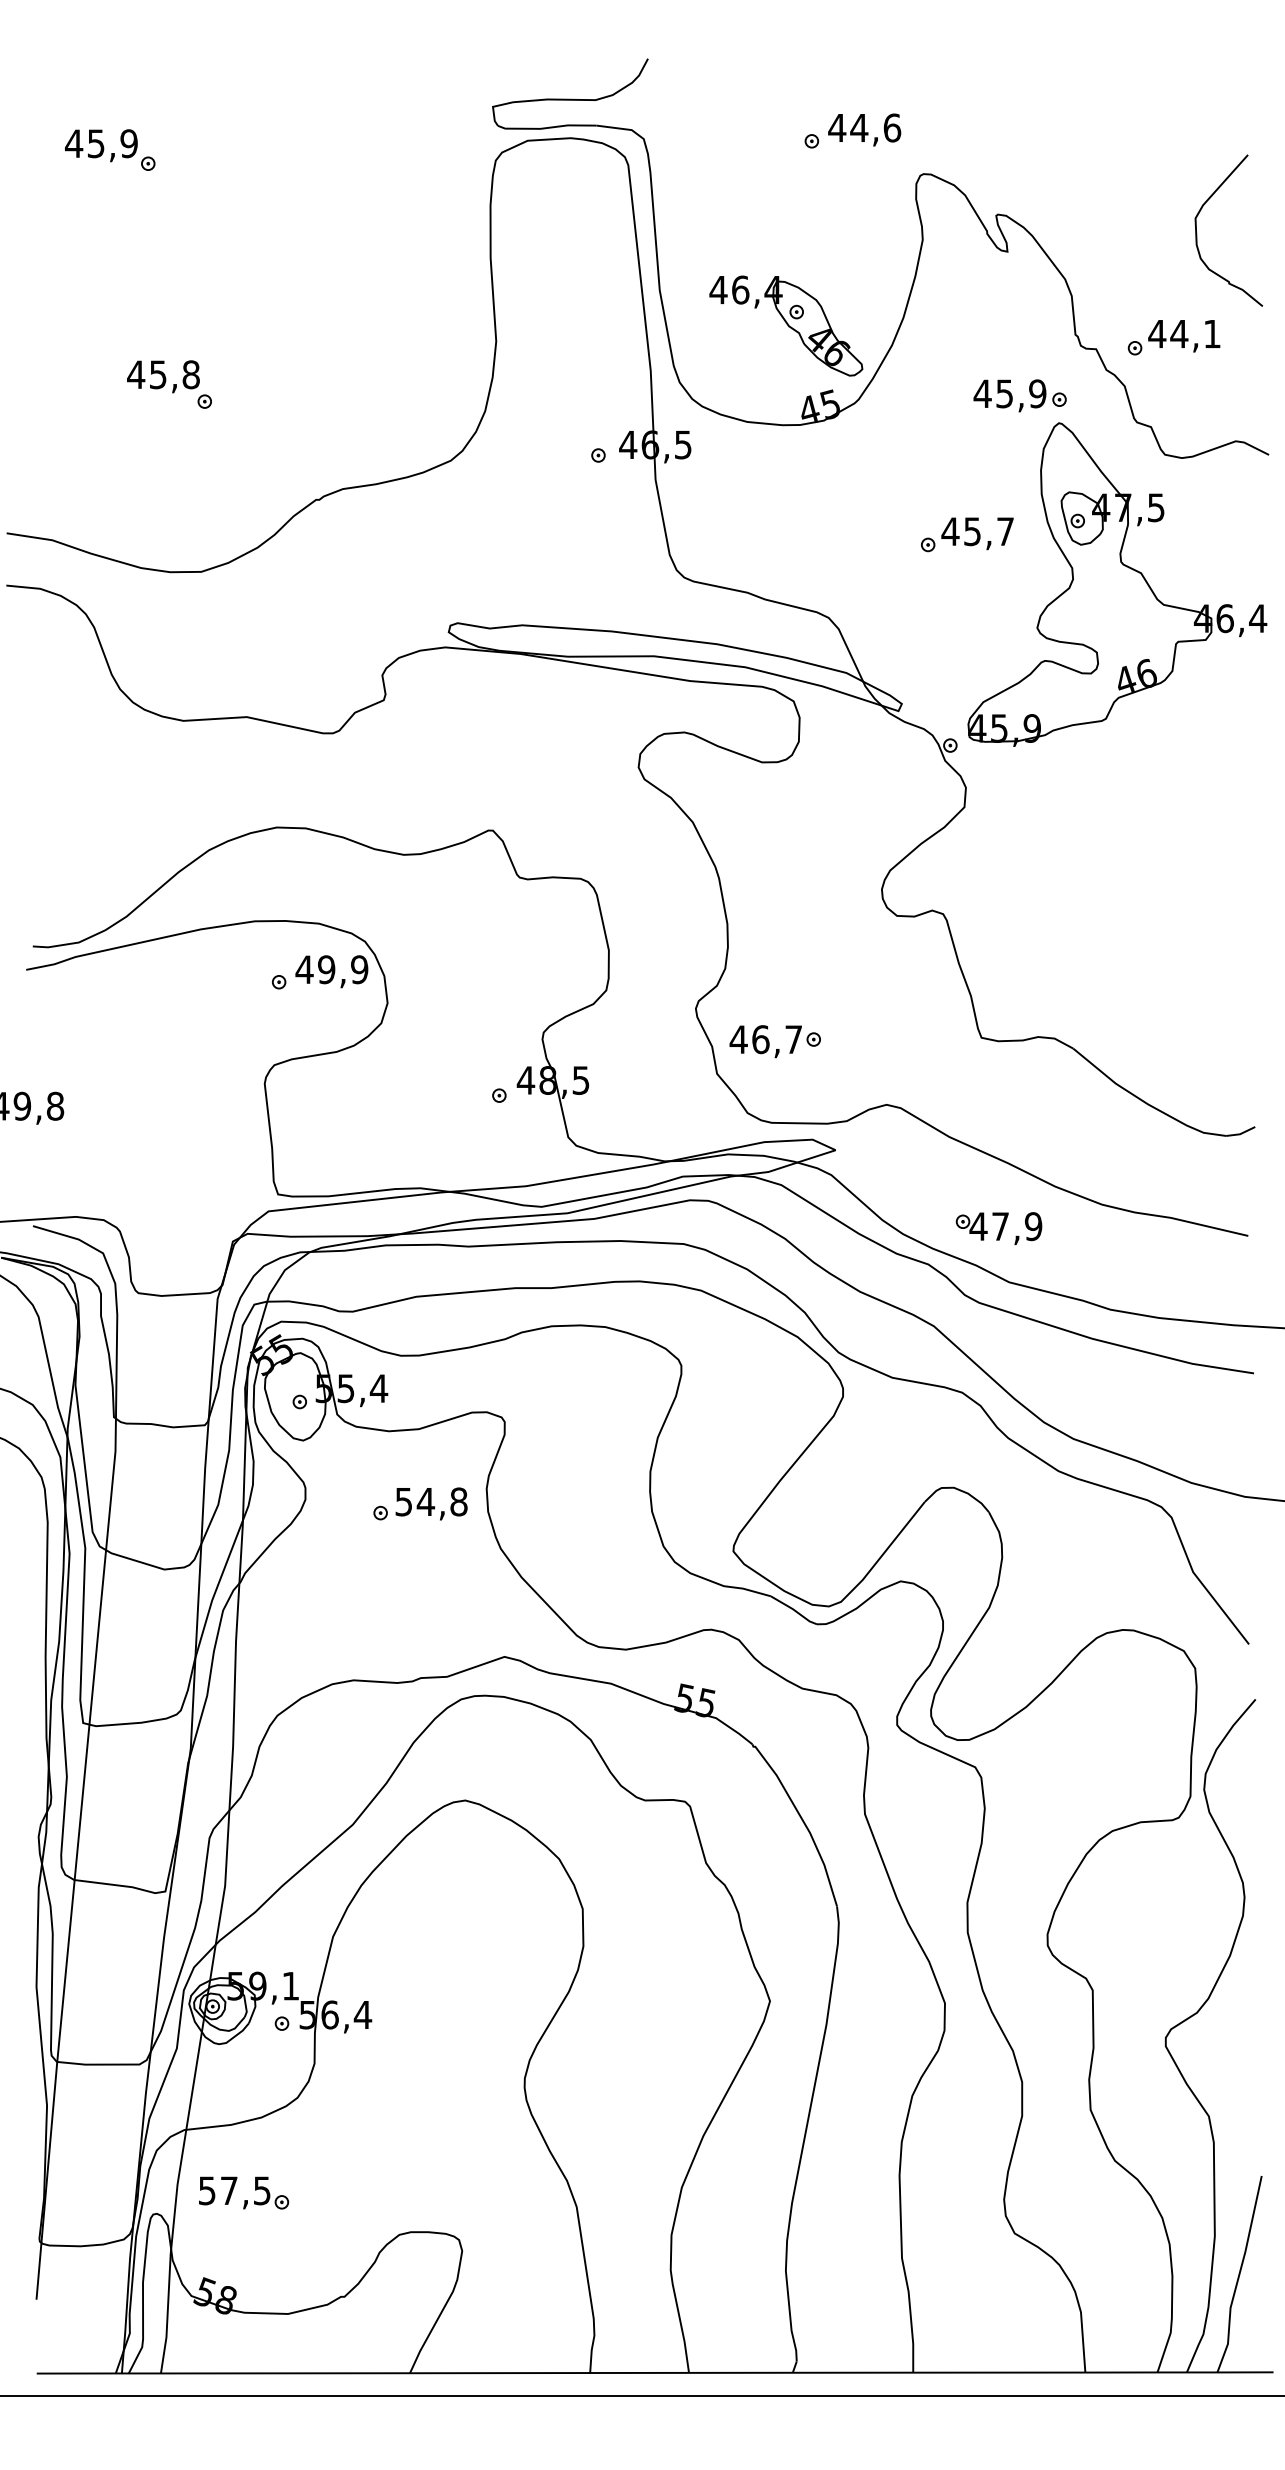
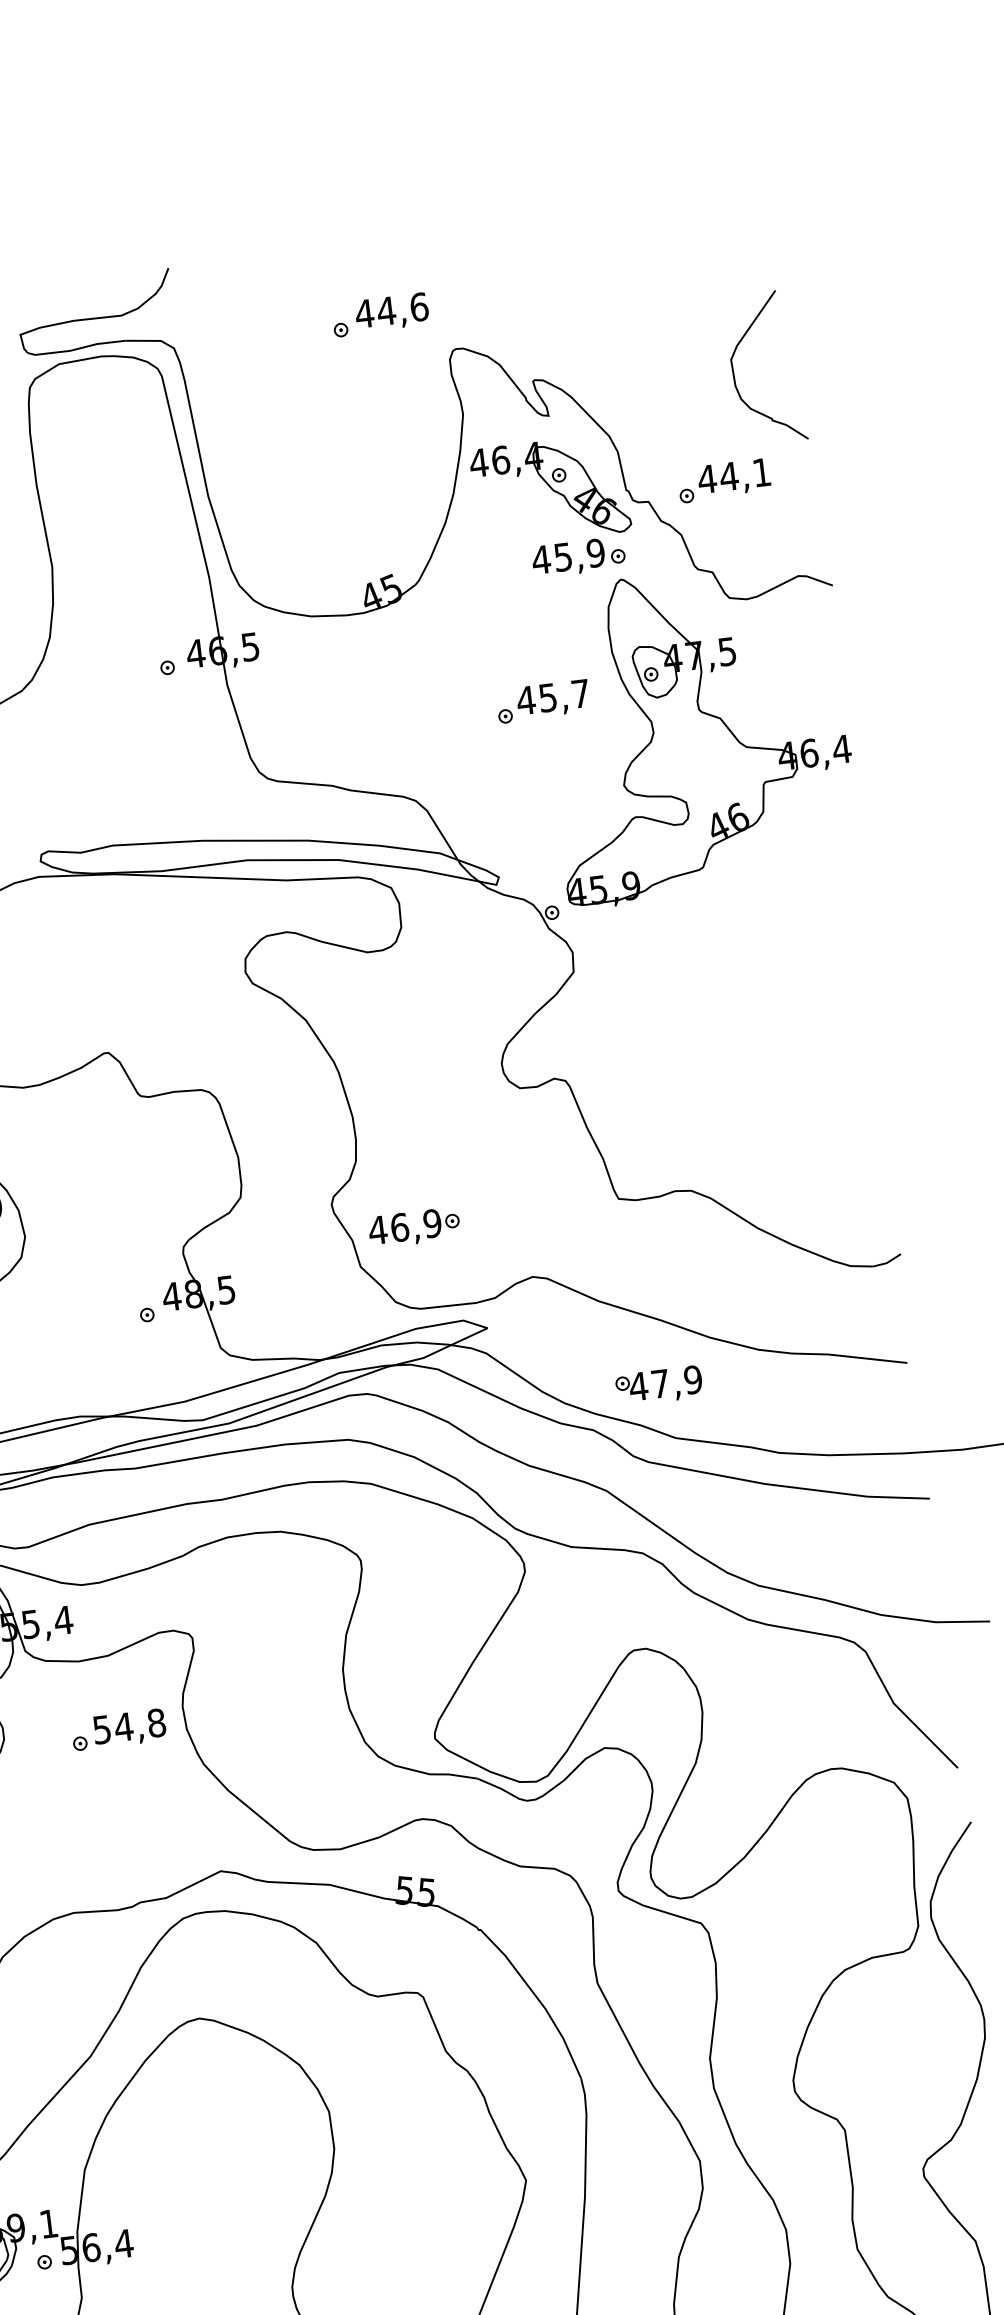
part: (786, 325) -> (550, 489), moved
text: (793, 1039) -> (432, 1223), 46,7 -> 46,9

